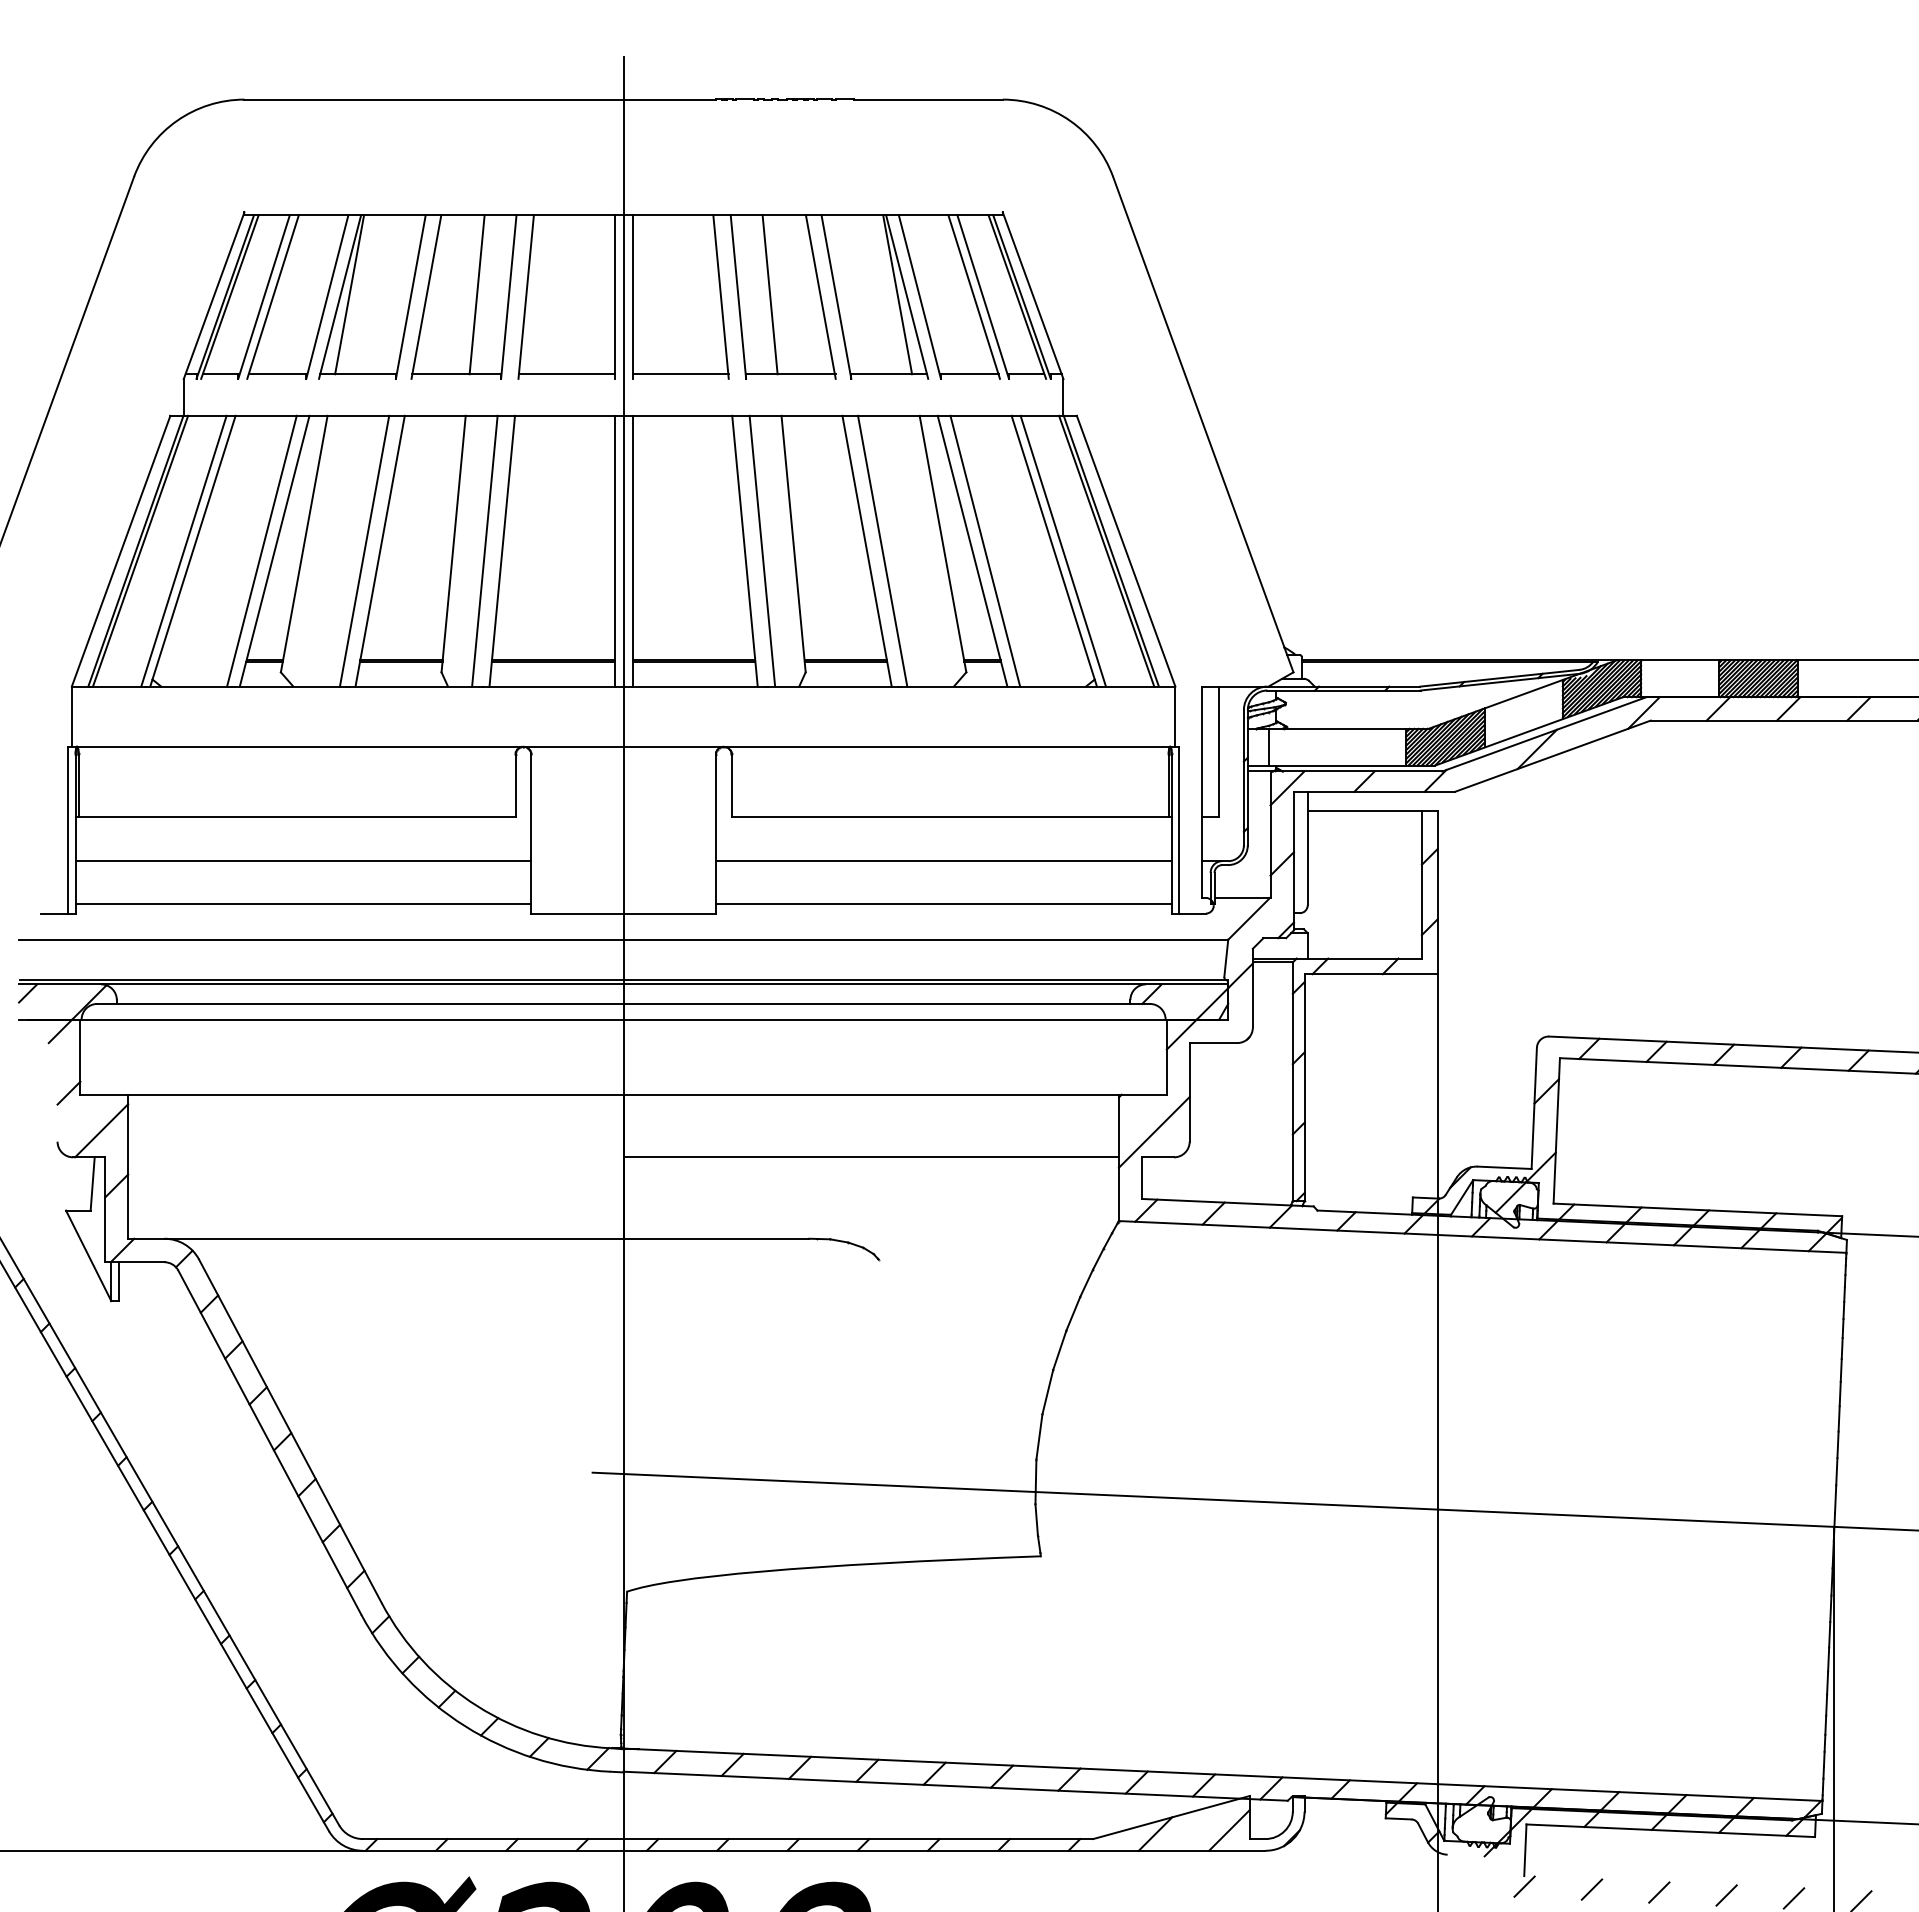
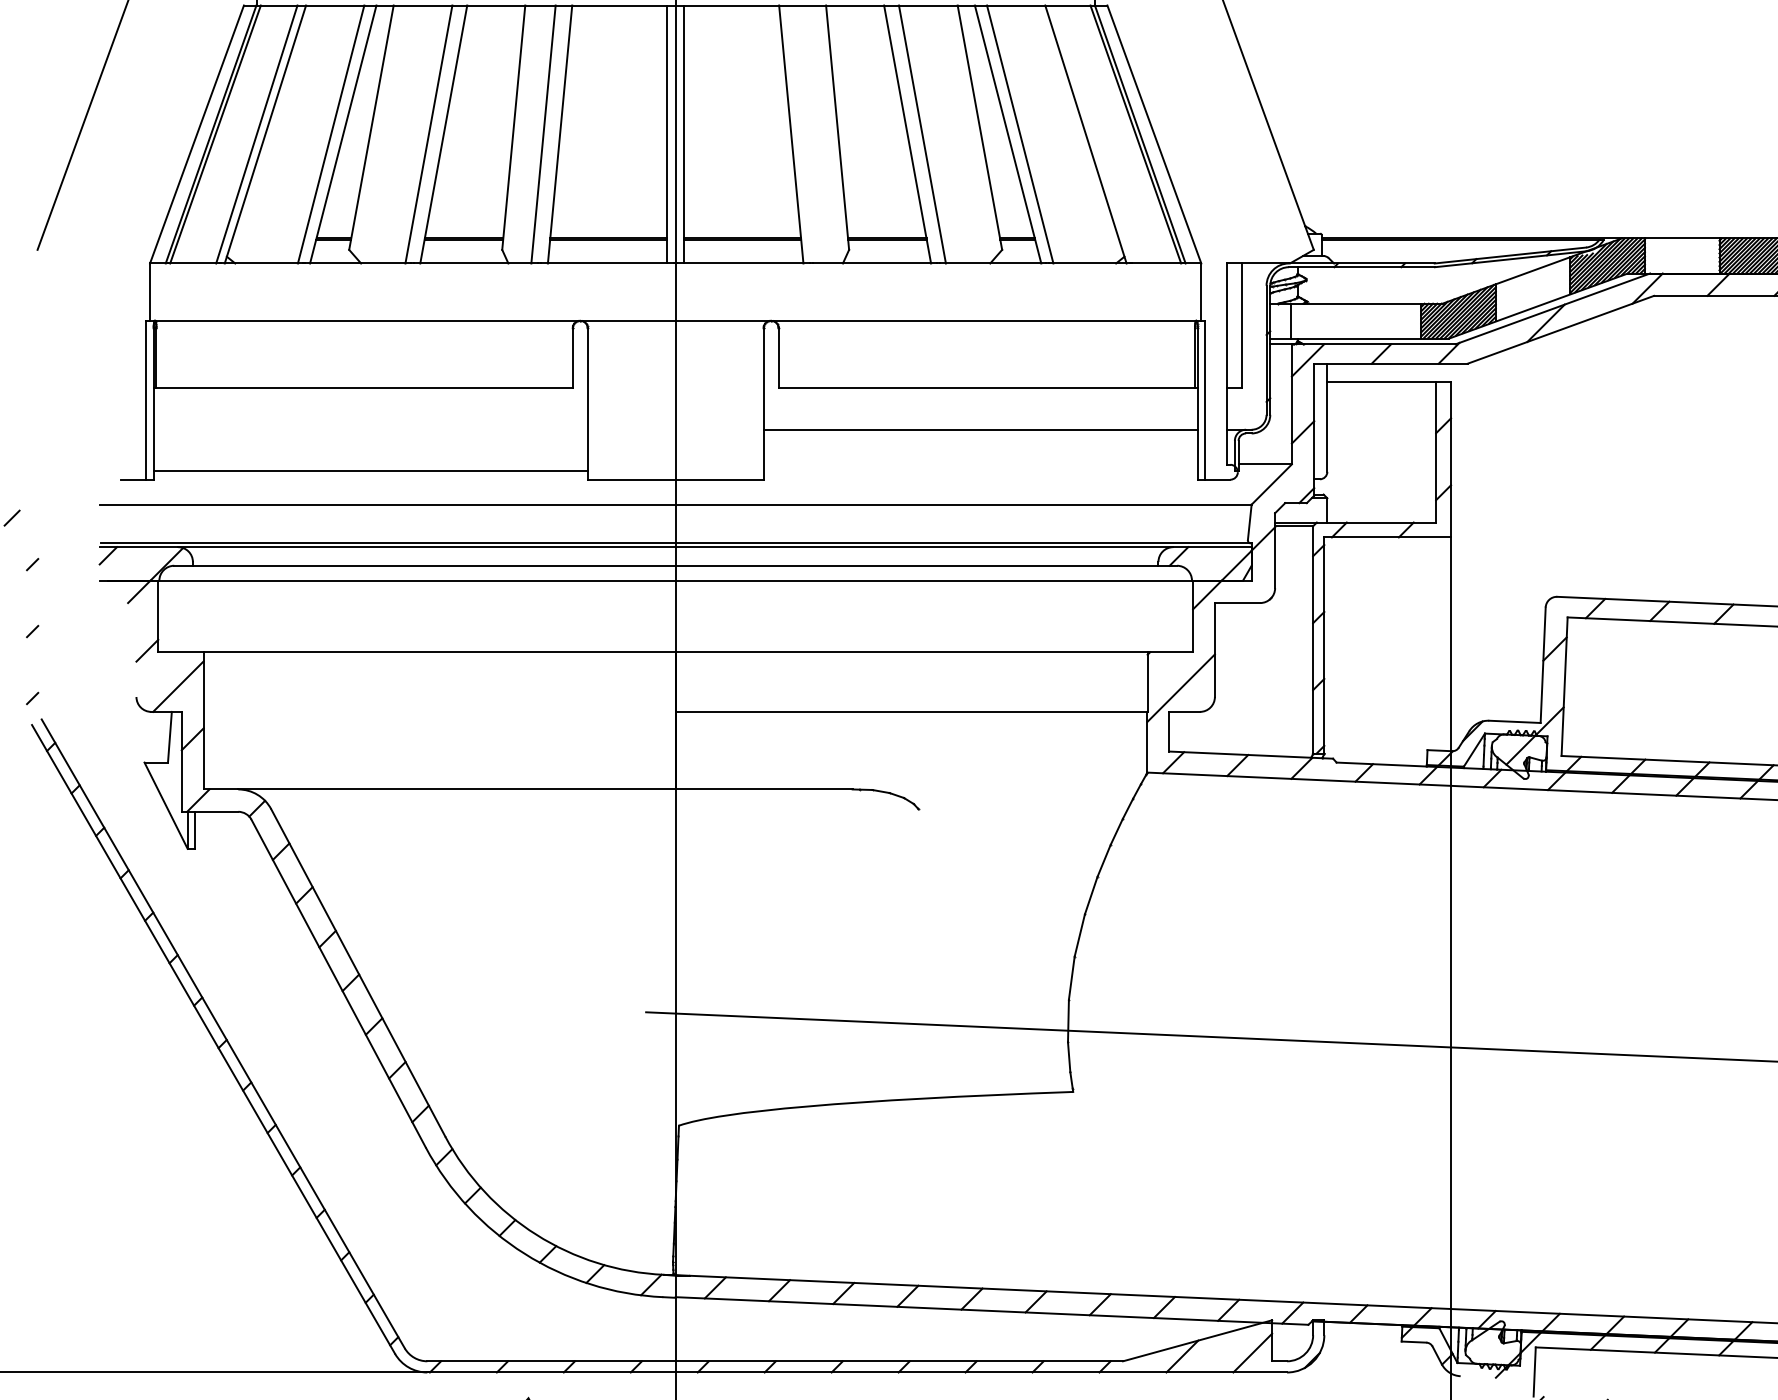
line: (762, 550) -> (807, 133), removed
line: (1062, 550) -> (1093, 133), removed
line: (303, 861) -> (370, 430), removed
line: (943, 904) -> (980, 471), removed

